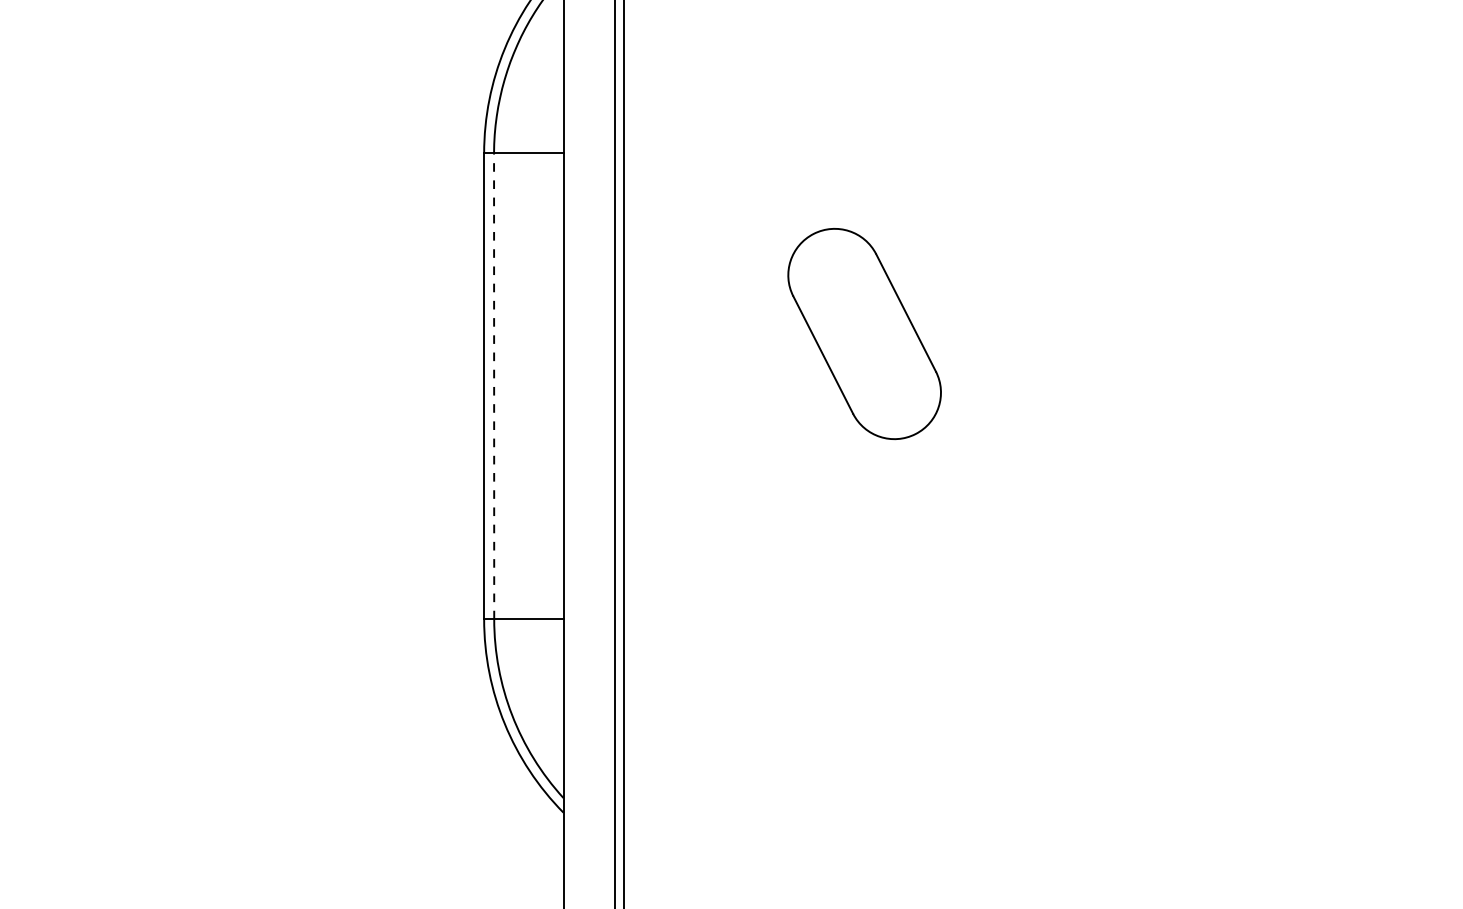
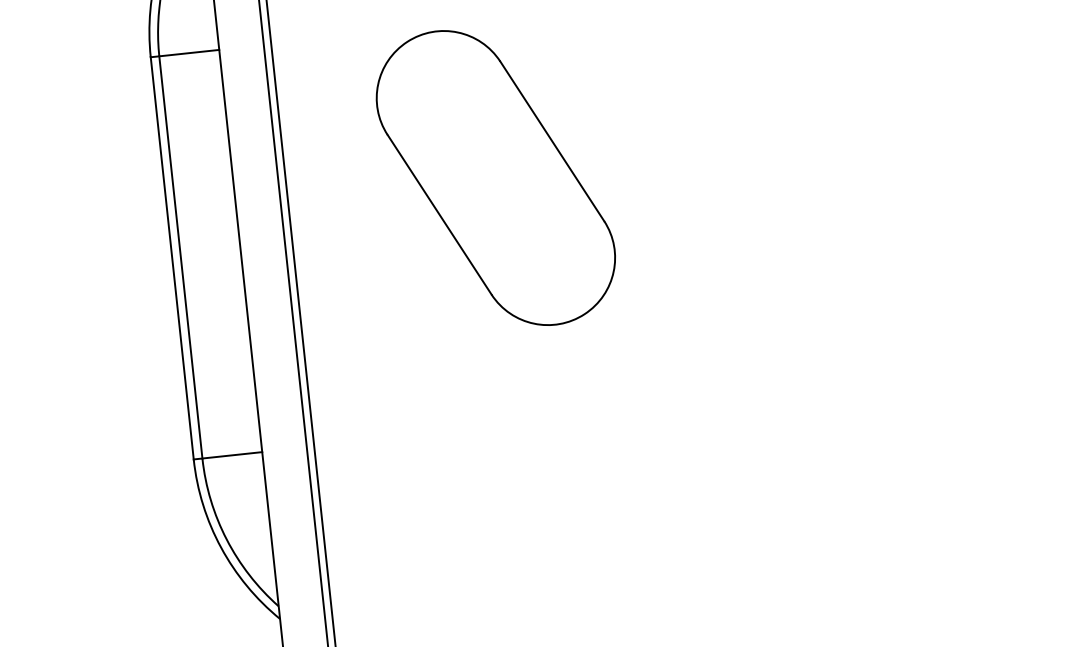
part: (864, 333) -> (495, 177), size x1.67
line: (494, 385) -> (181, 256), dashed -> solid

